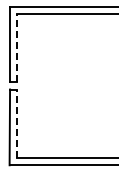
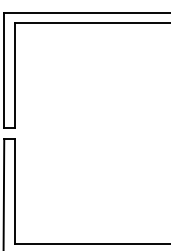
line: (17, 47) -> (15, 74), dashed -> solid
line: (17, 123) -> (15, 190), dashed -> solid

